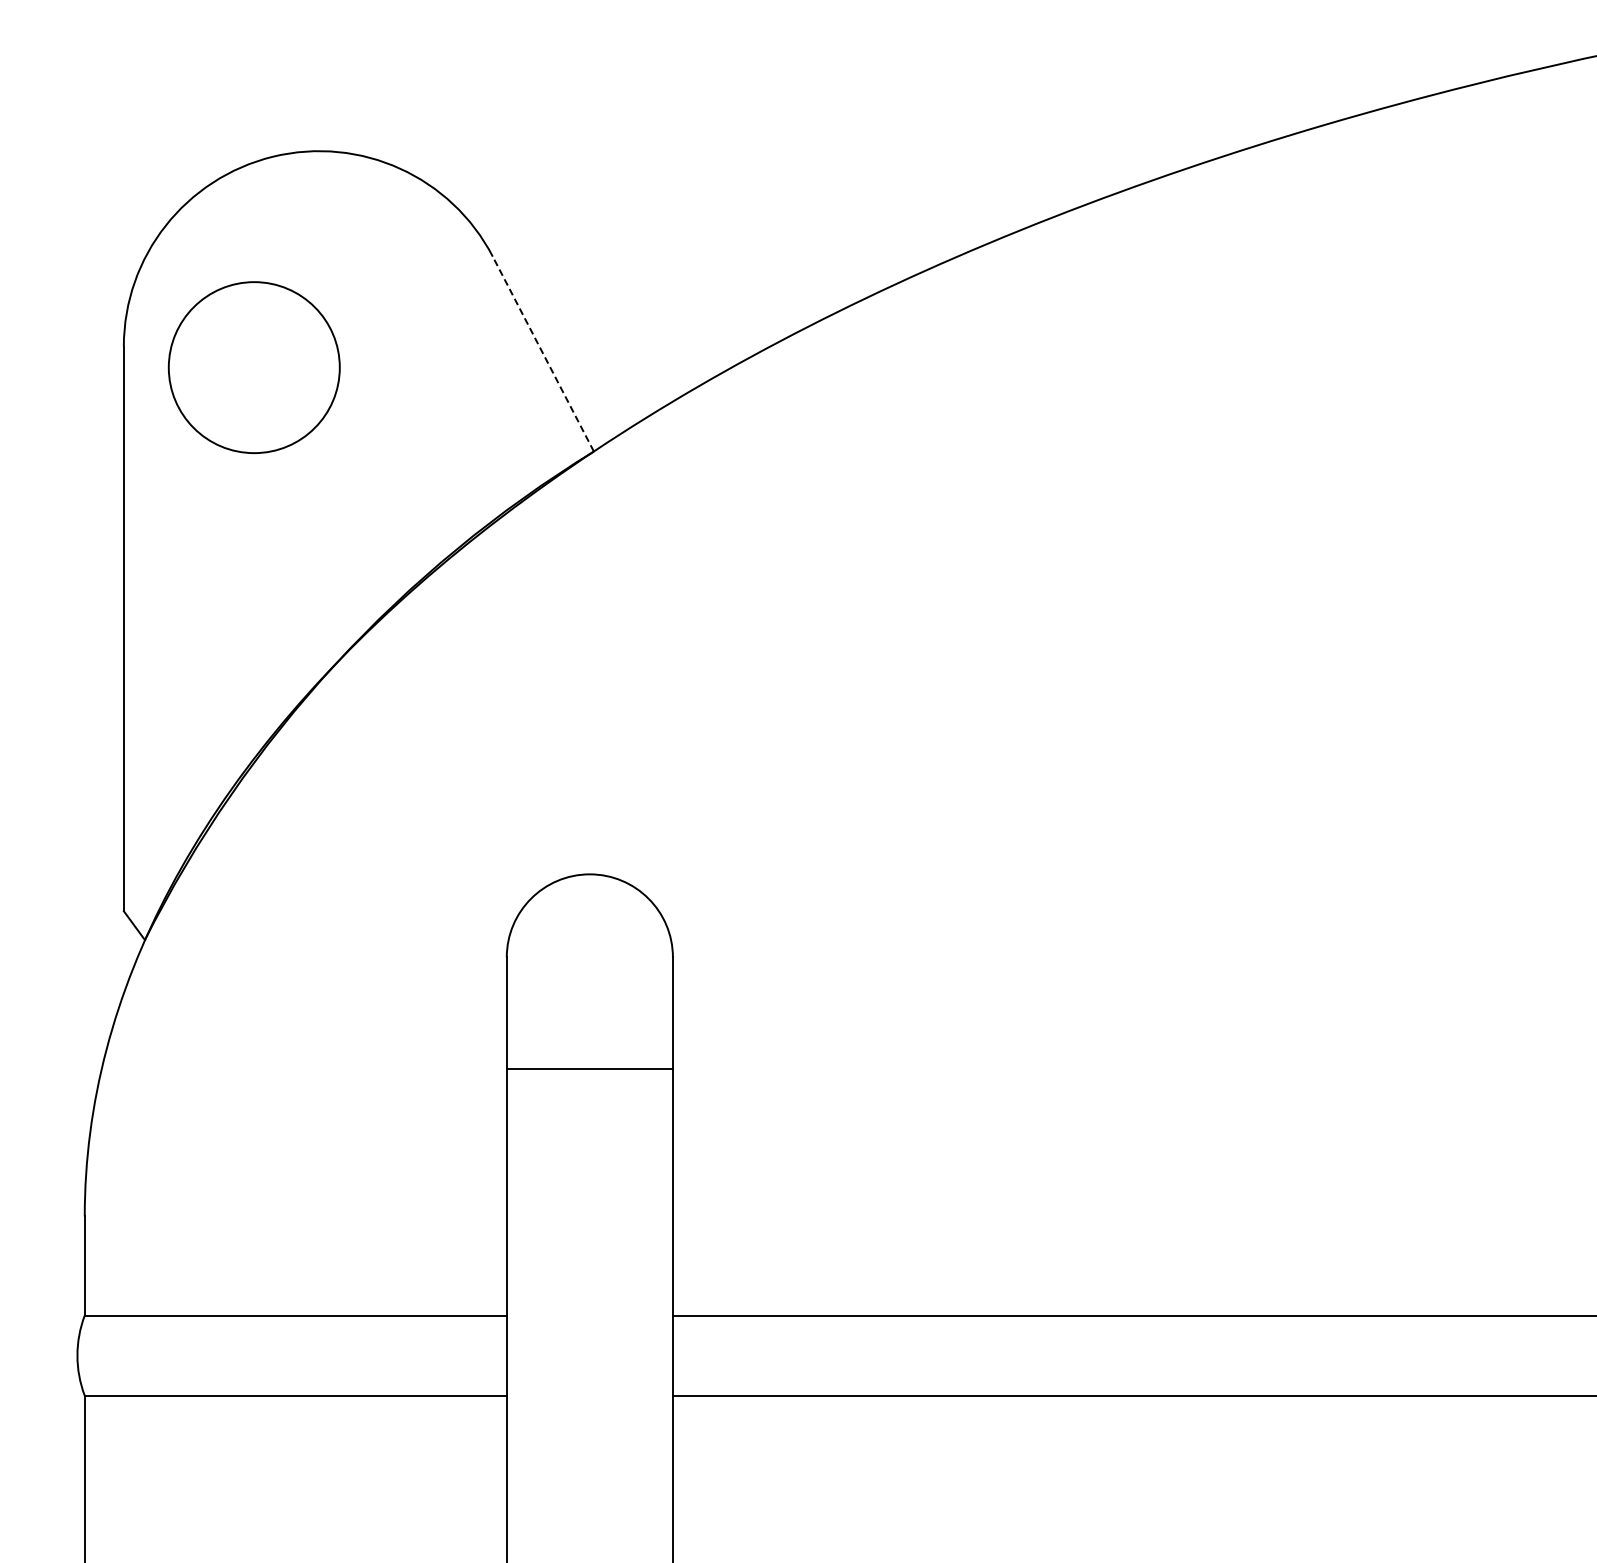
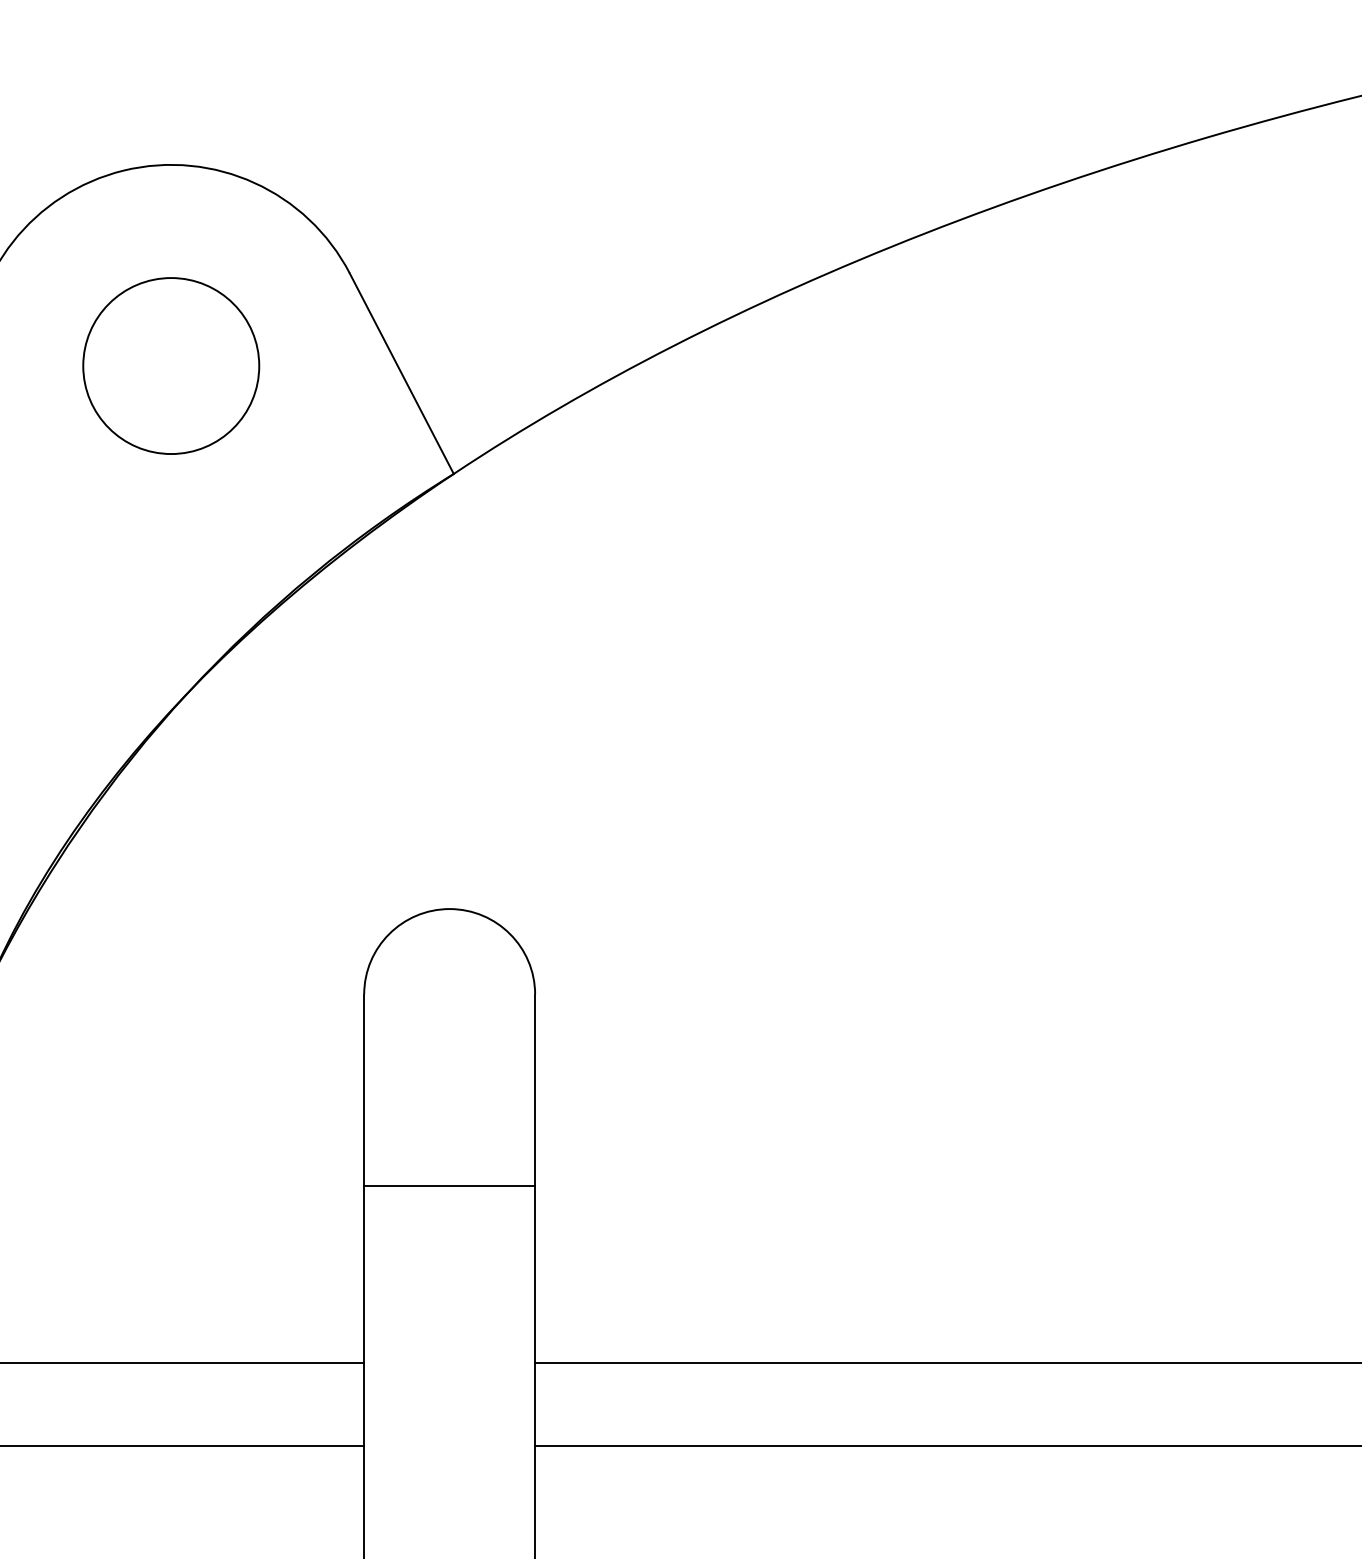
line: (543, 354) -> (401, 374), dashed -> solid
circle: (253, 367) -> (170, 365), moved
line: (589, 1068) -> (449, 1186), moved

